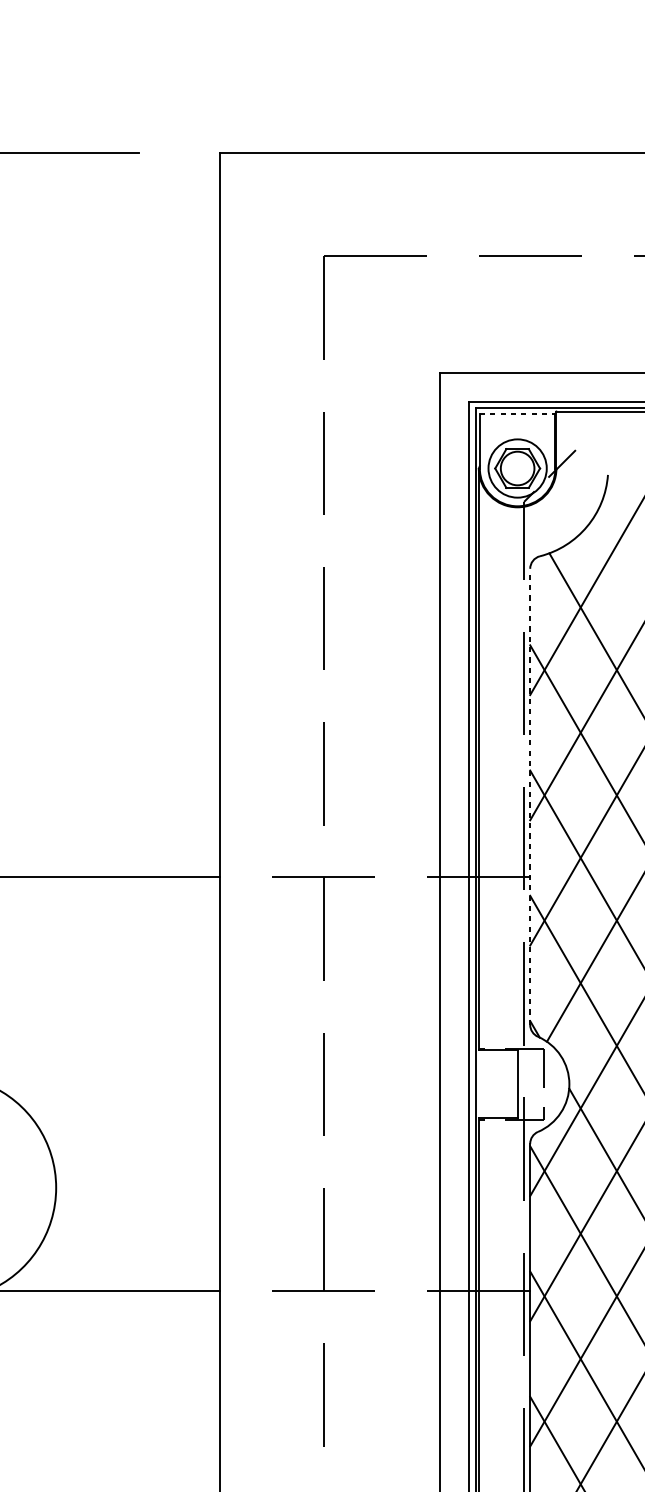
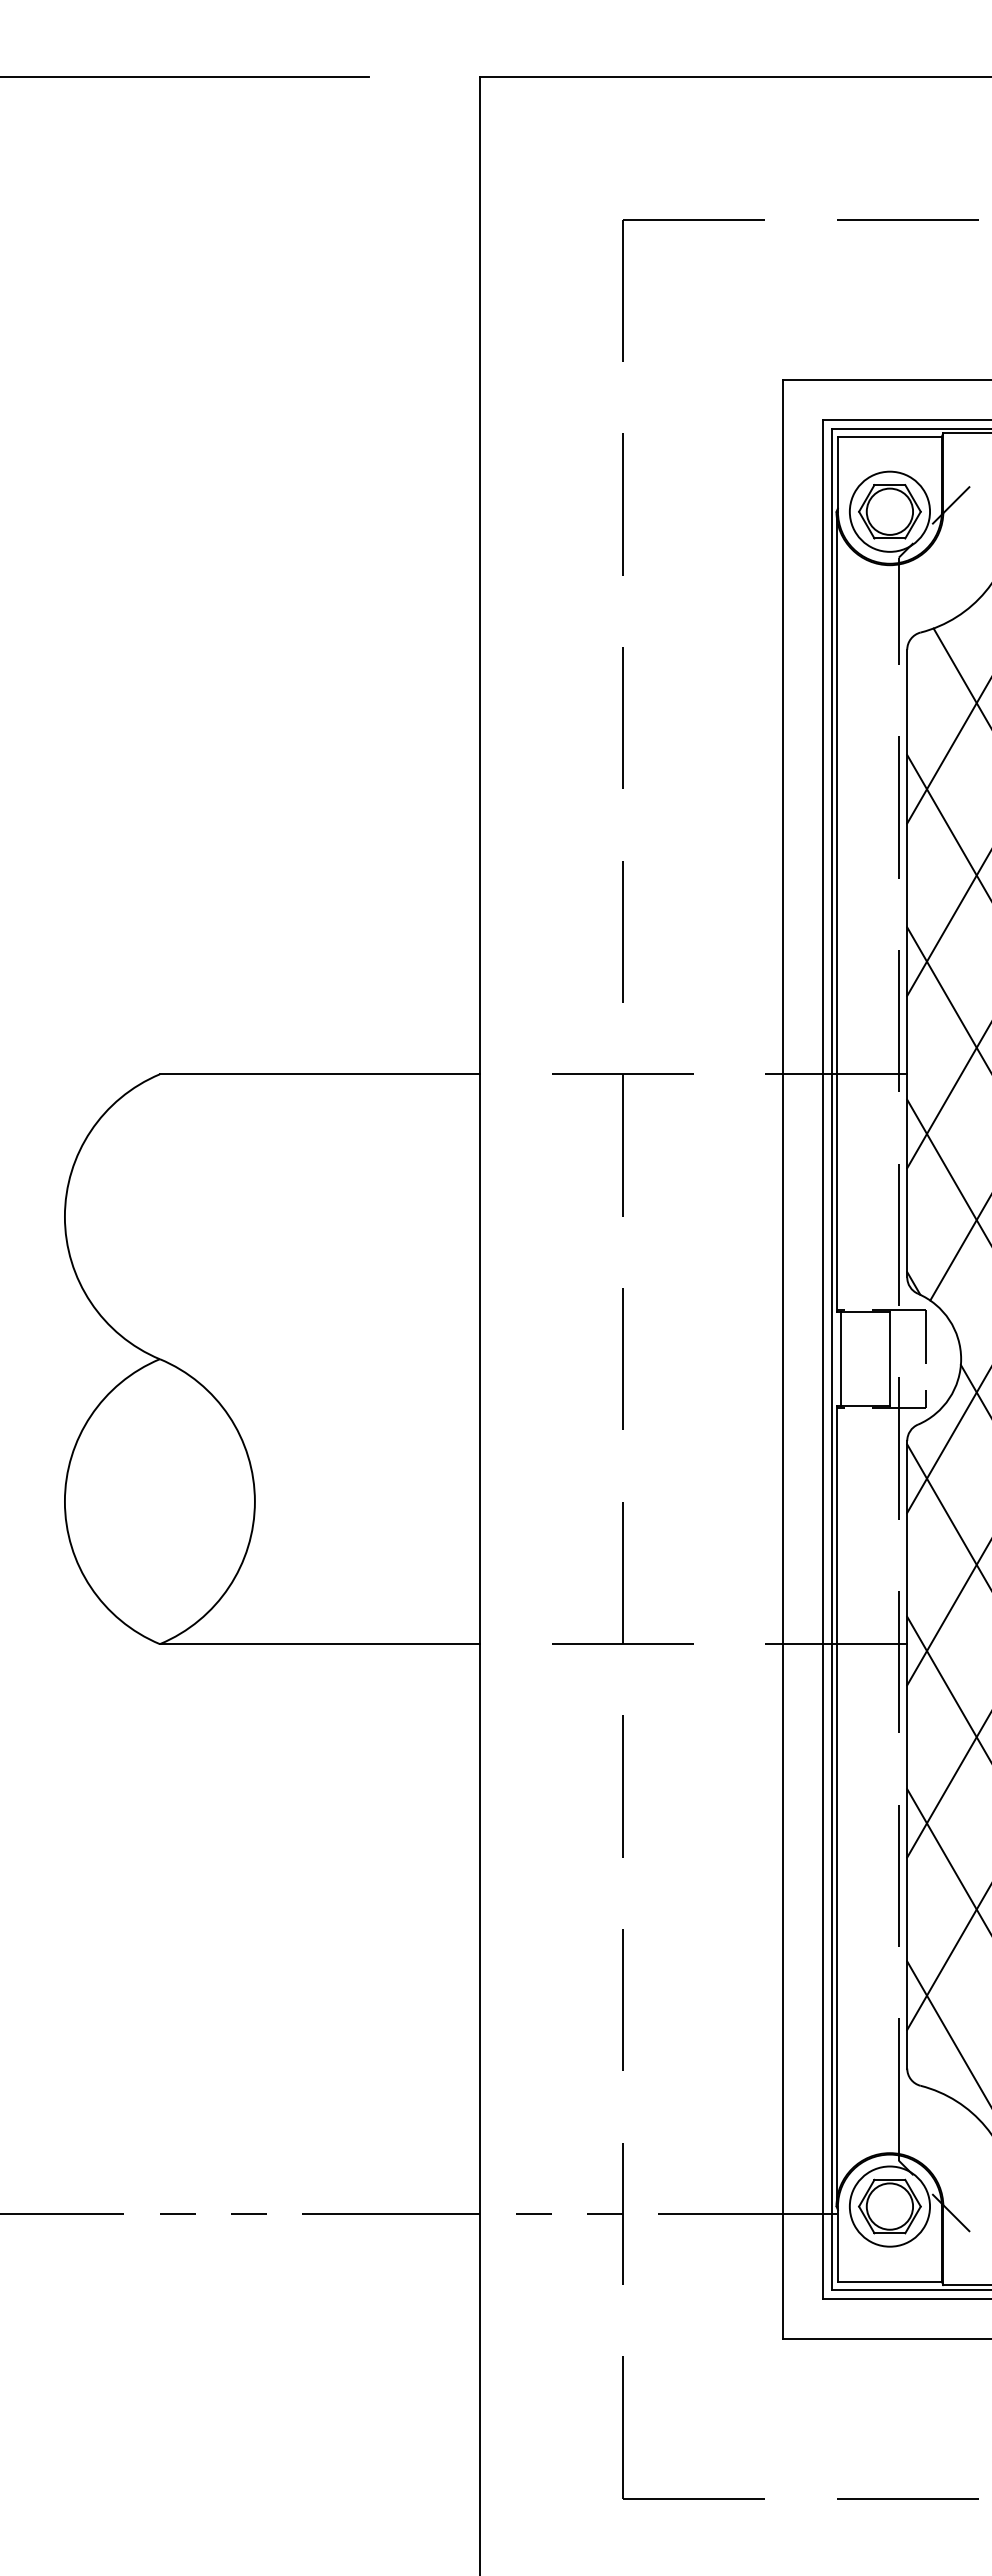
line: (517, 413) -> (889, 436), dashed -> solid
line: (530, 796) -> (907, 963), dashed -> solid
line: (481, 1083) -> (840, 1358), added

